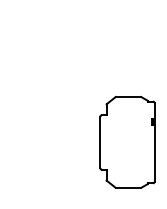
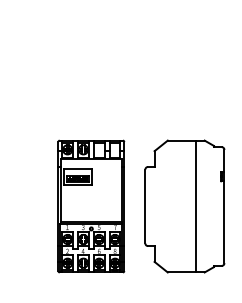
part: (62, 142) -> (90, 206), added
line: (135, 142) -> (196, 206), added

